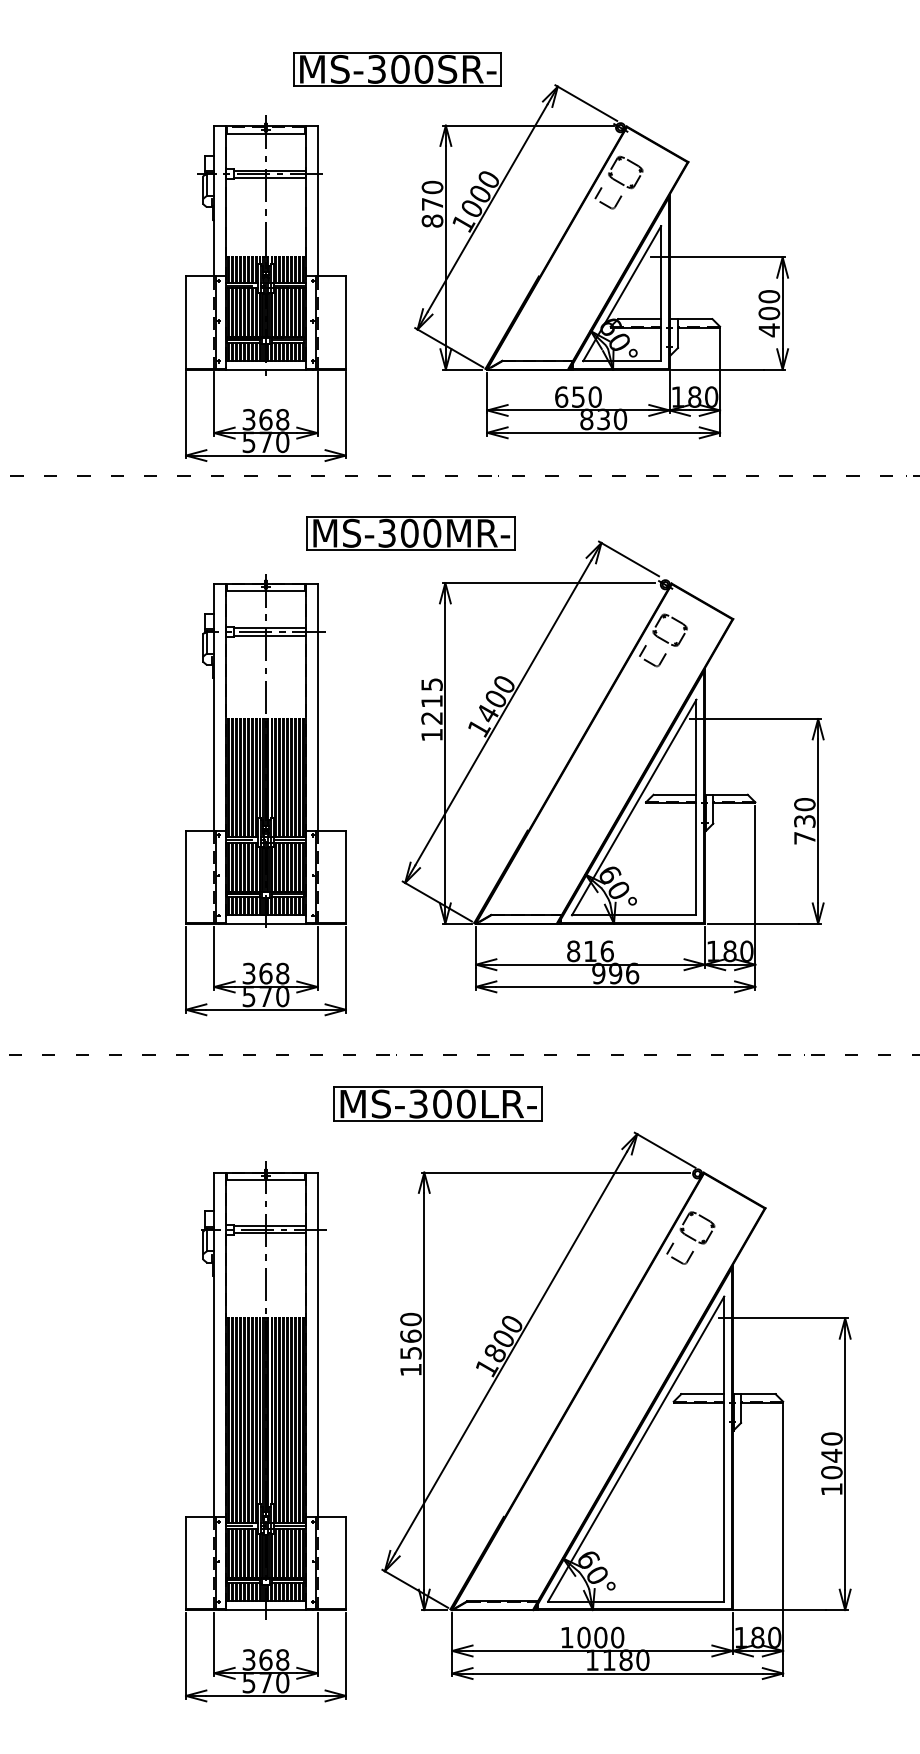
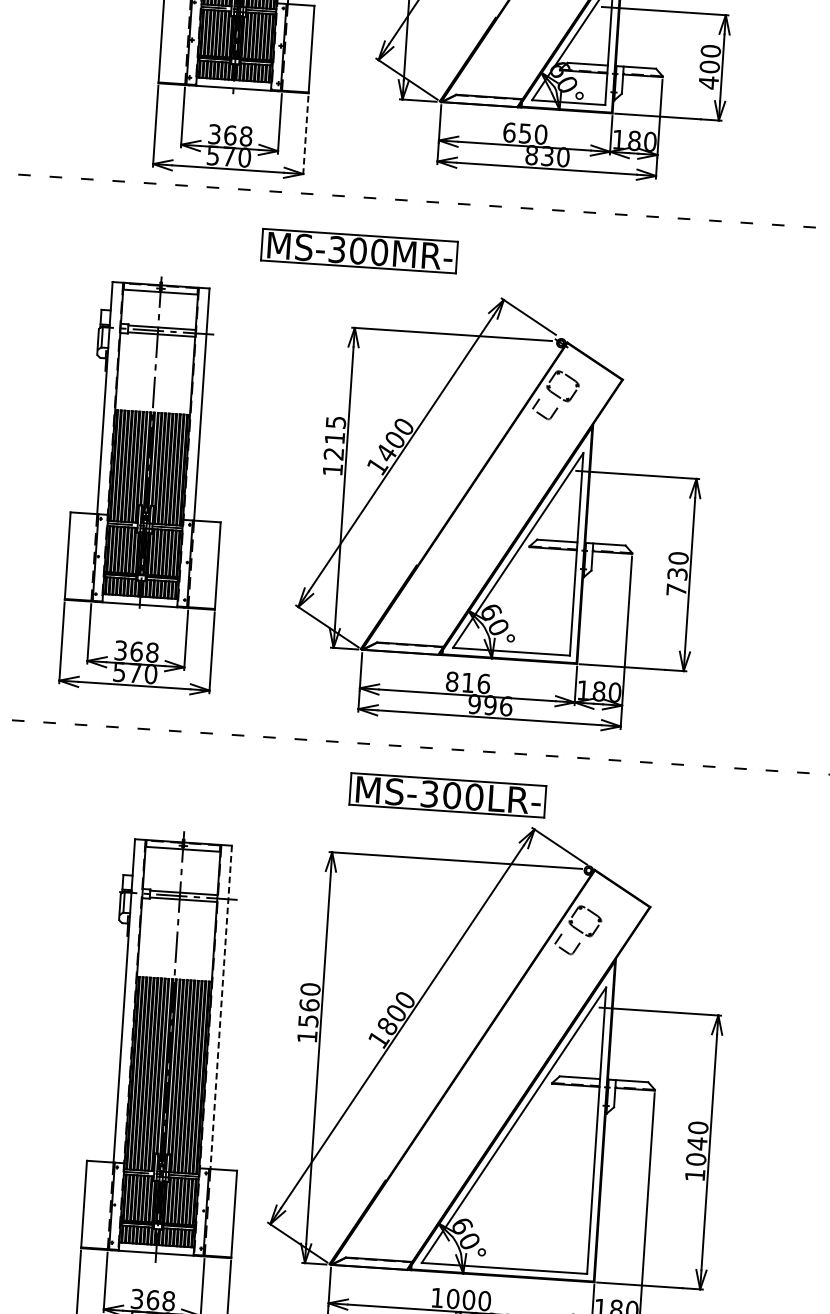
line: (345, 415) -> (305, 136), solid -> dashed
part: (612, 766) -> (500, 510), moved
part: (265, 795) -> (147, 484), moved
part: (437, 1103) -> (447, 794), moved
line: (317, 1345) -> (221, 1008), solid -> dashed

